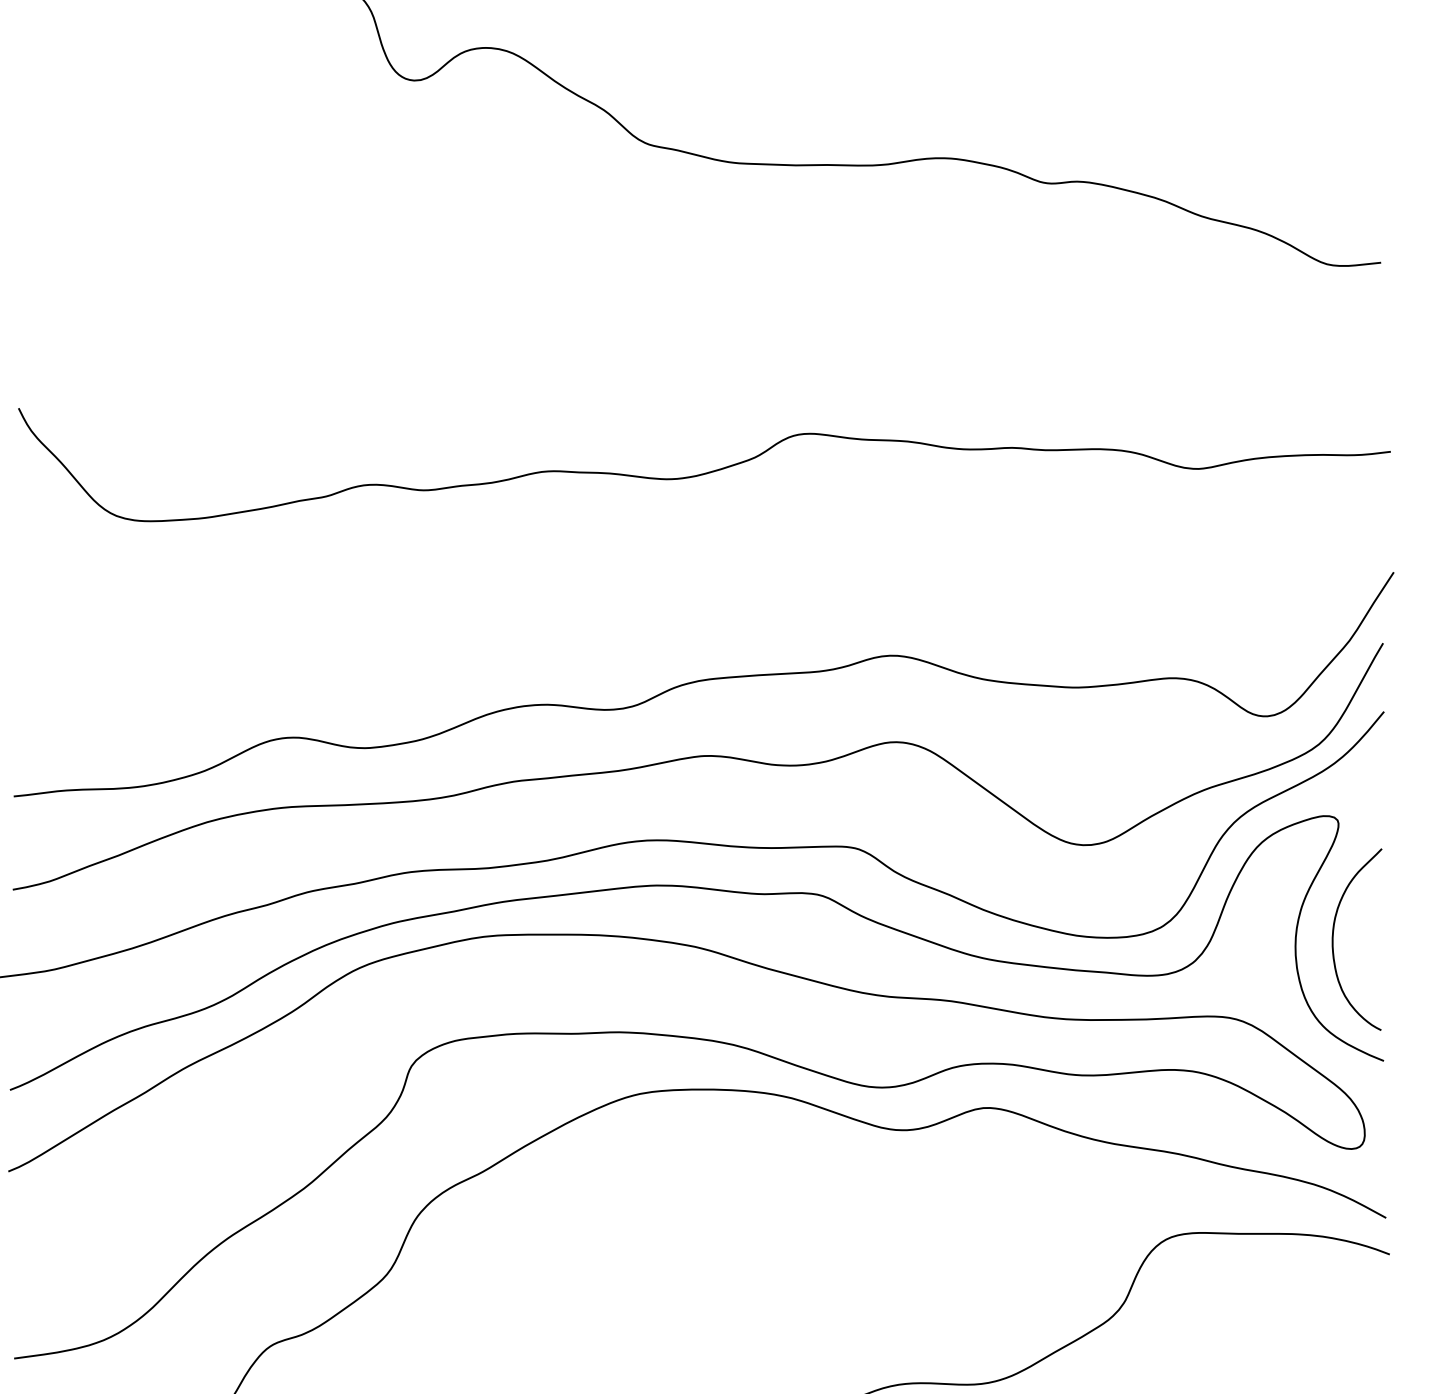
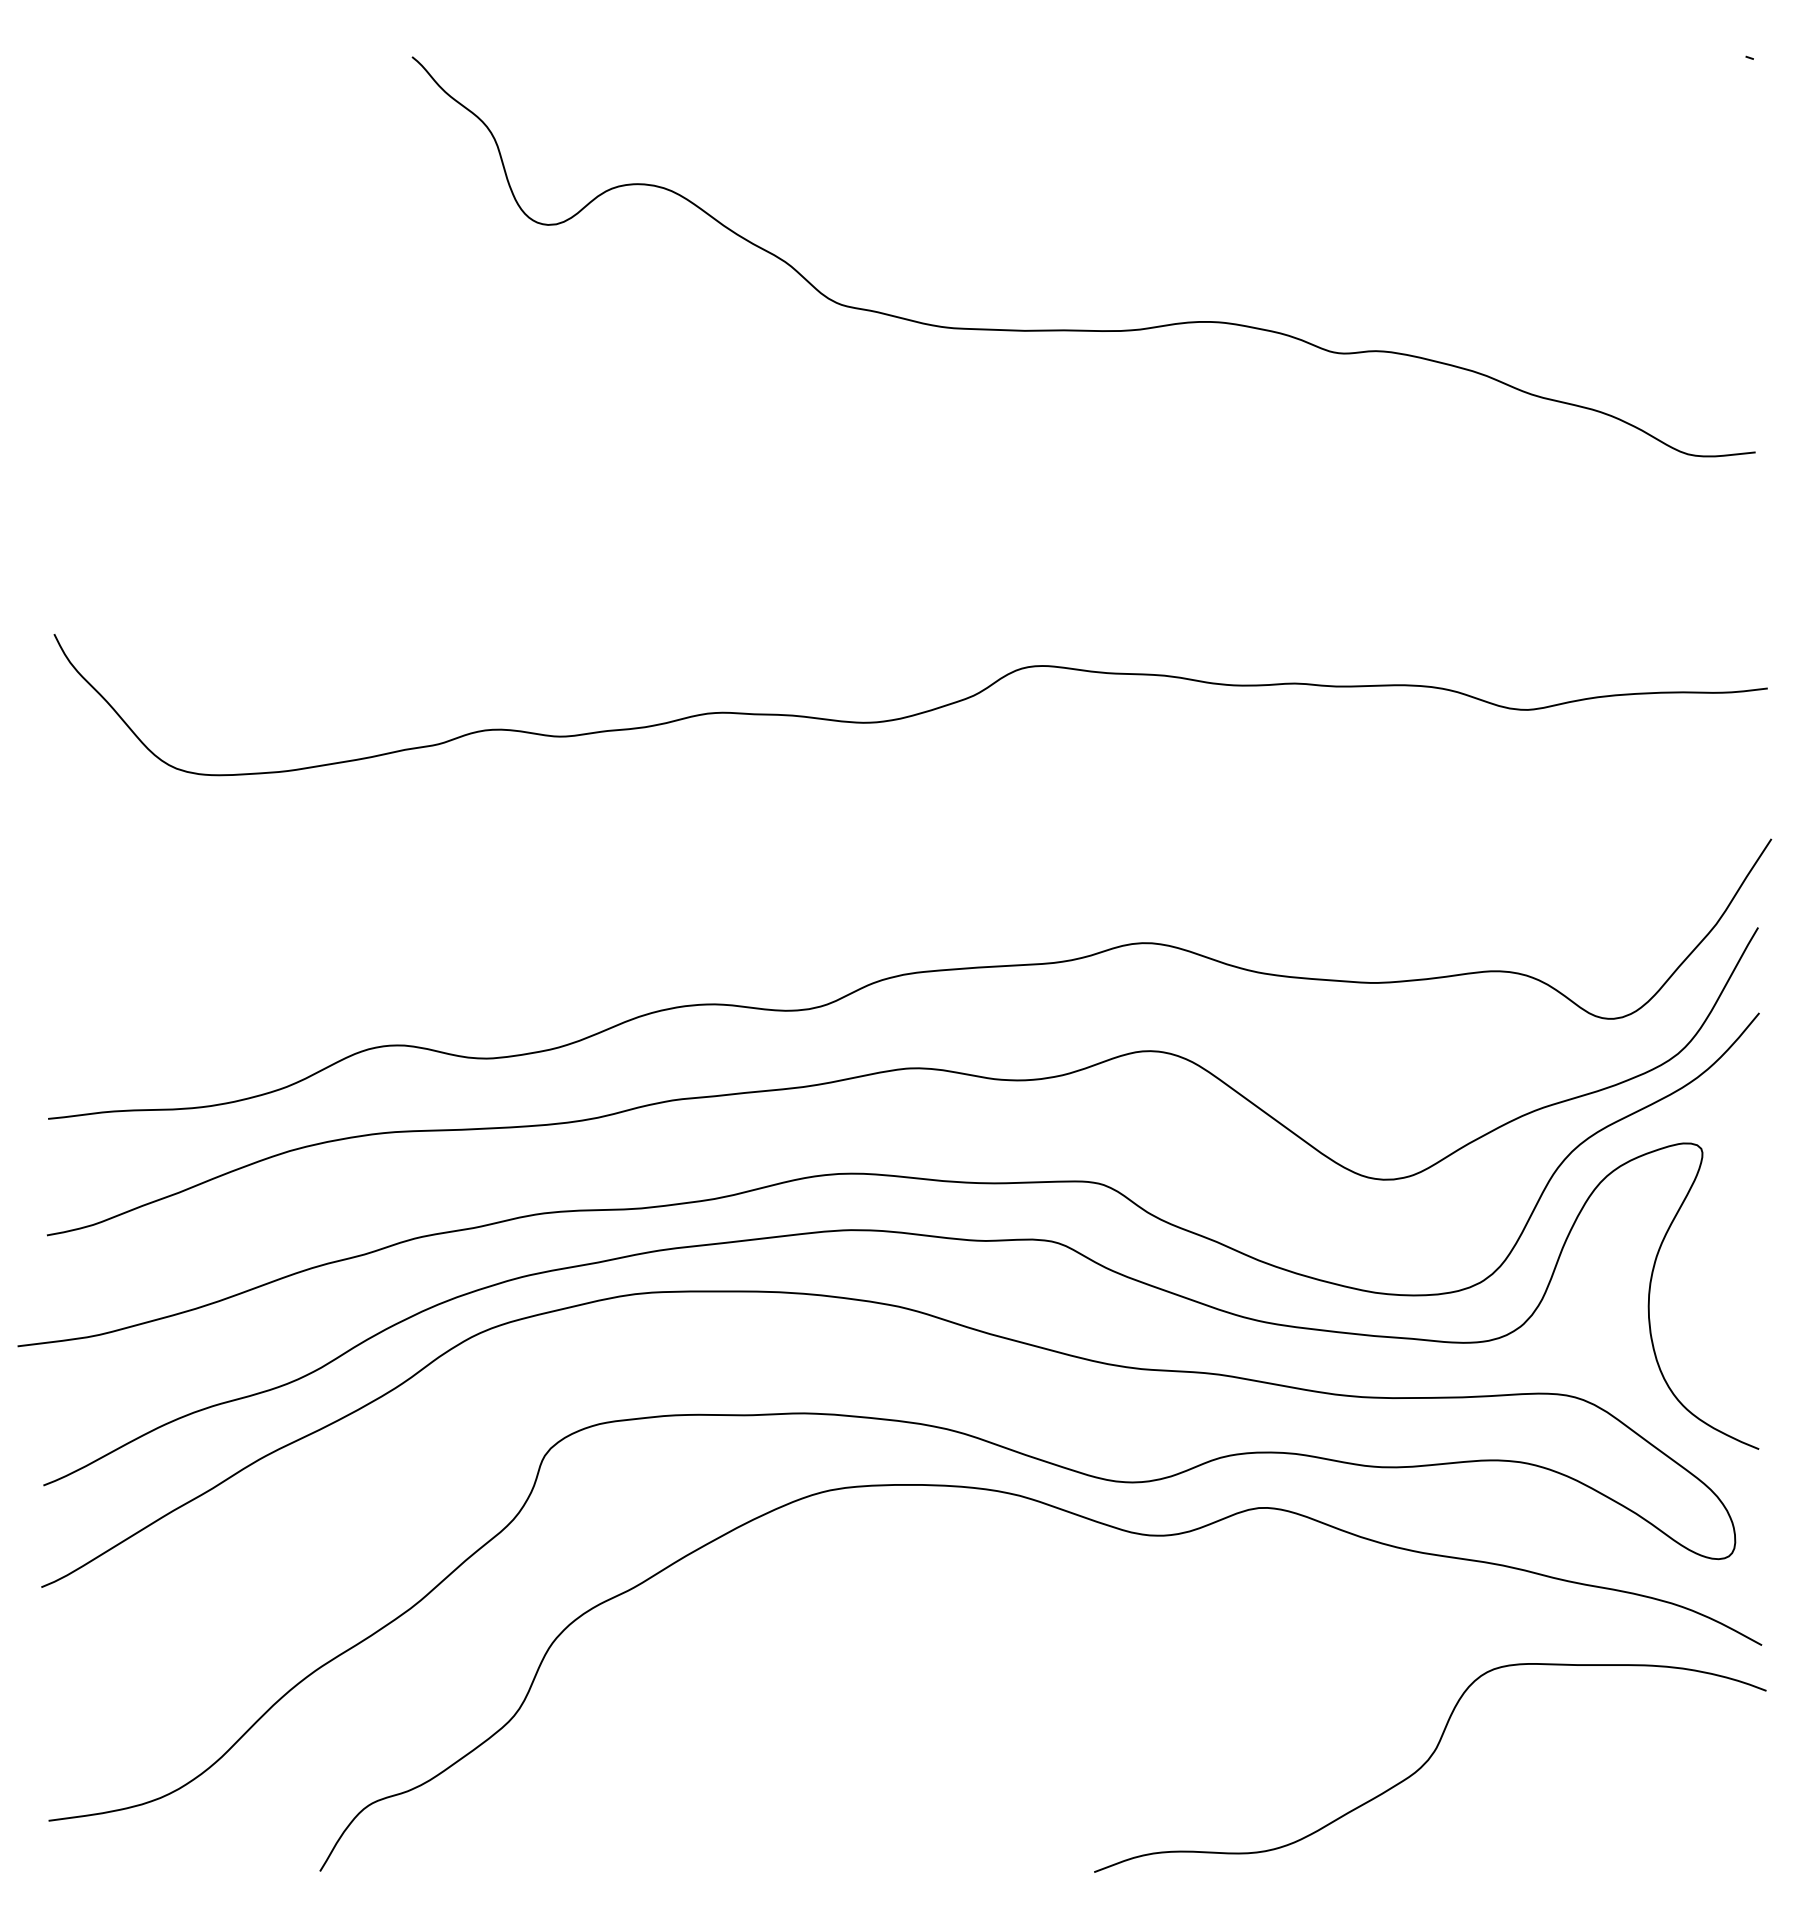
curve: (1333, 937) -> (1696, 1294), removed

